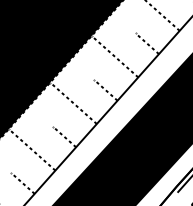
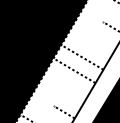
line: (114, 56) -> (82, 57), moved
line: (105, 90) -> (88, 70), removed
line: (73, 103) -> (74, 70), moved

